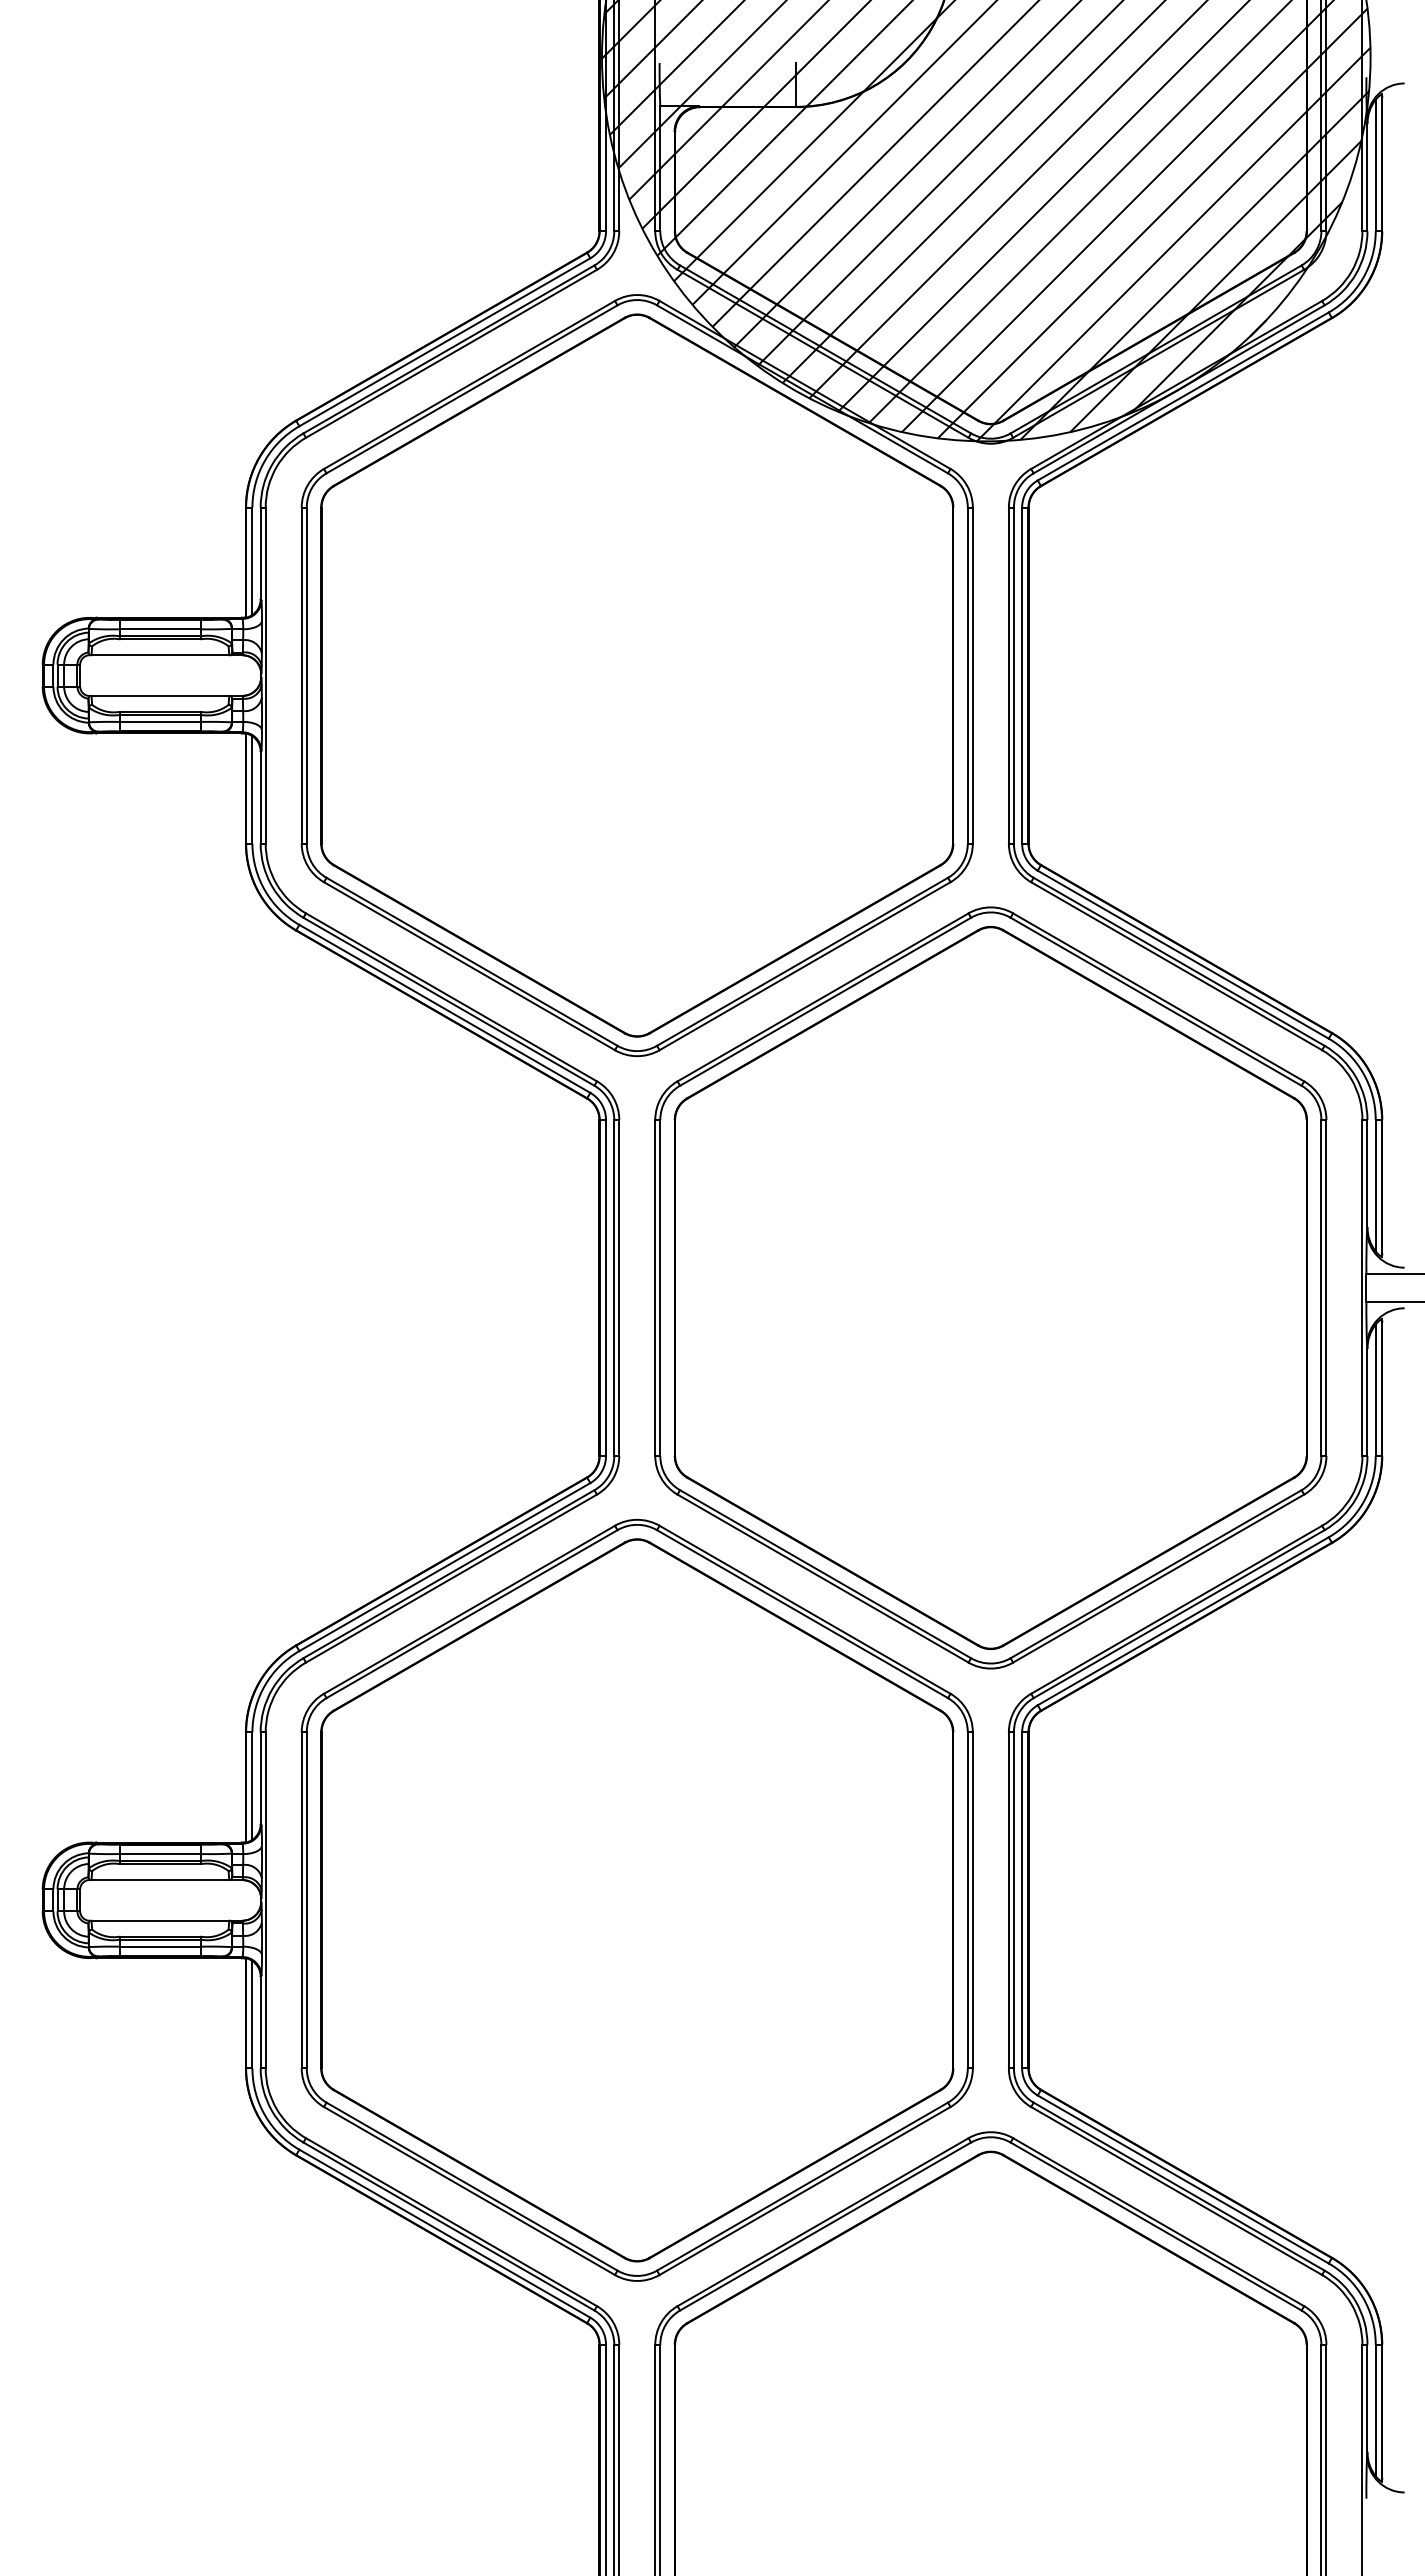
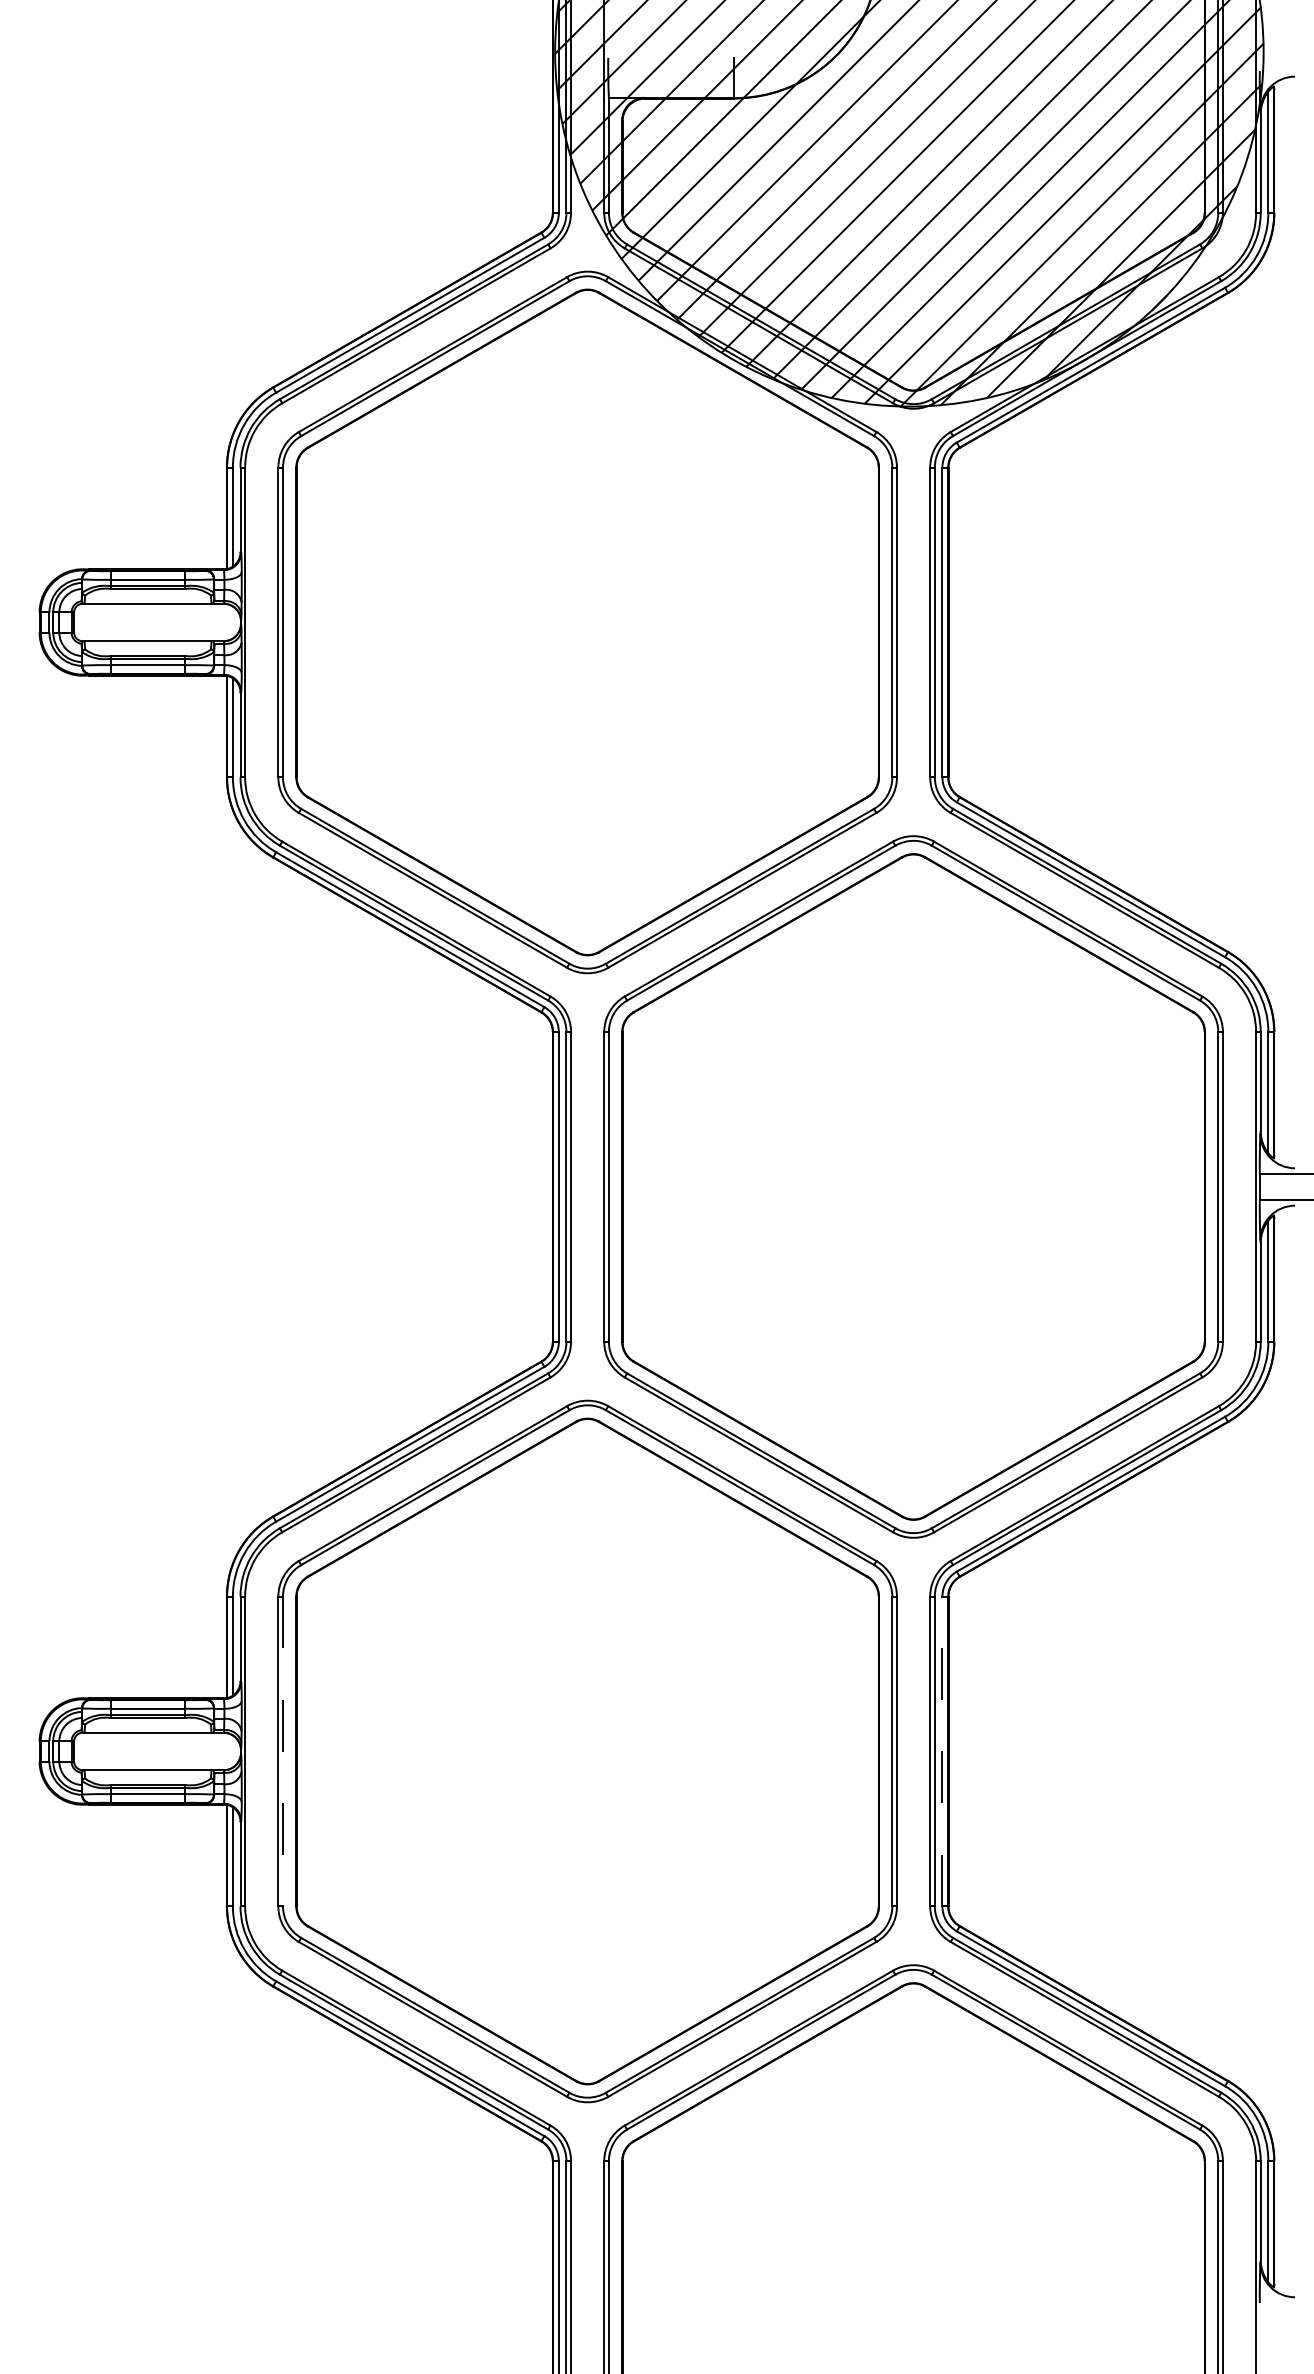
line: (1022, 1899) -> (942, 1750), solid -> dashed
line: (306, 1900) -> (282, 1751), solid -> dashed

